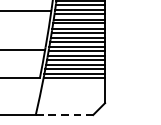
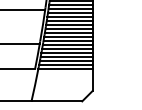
line: (65, 115) -> (57, 101), dashed -> solid

